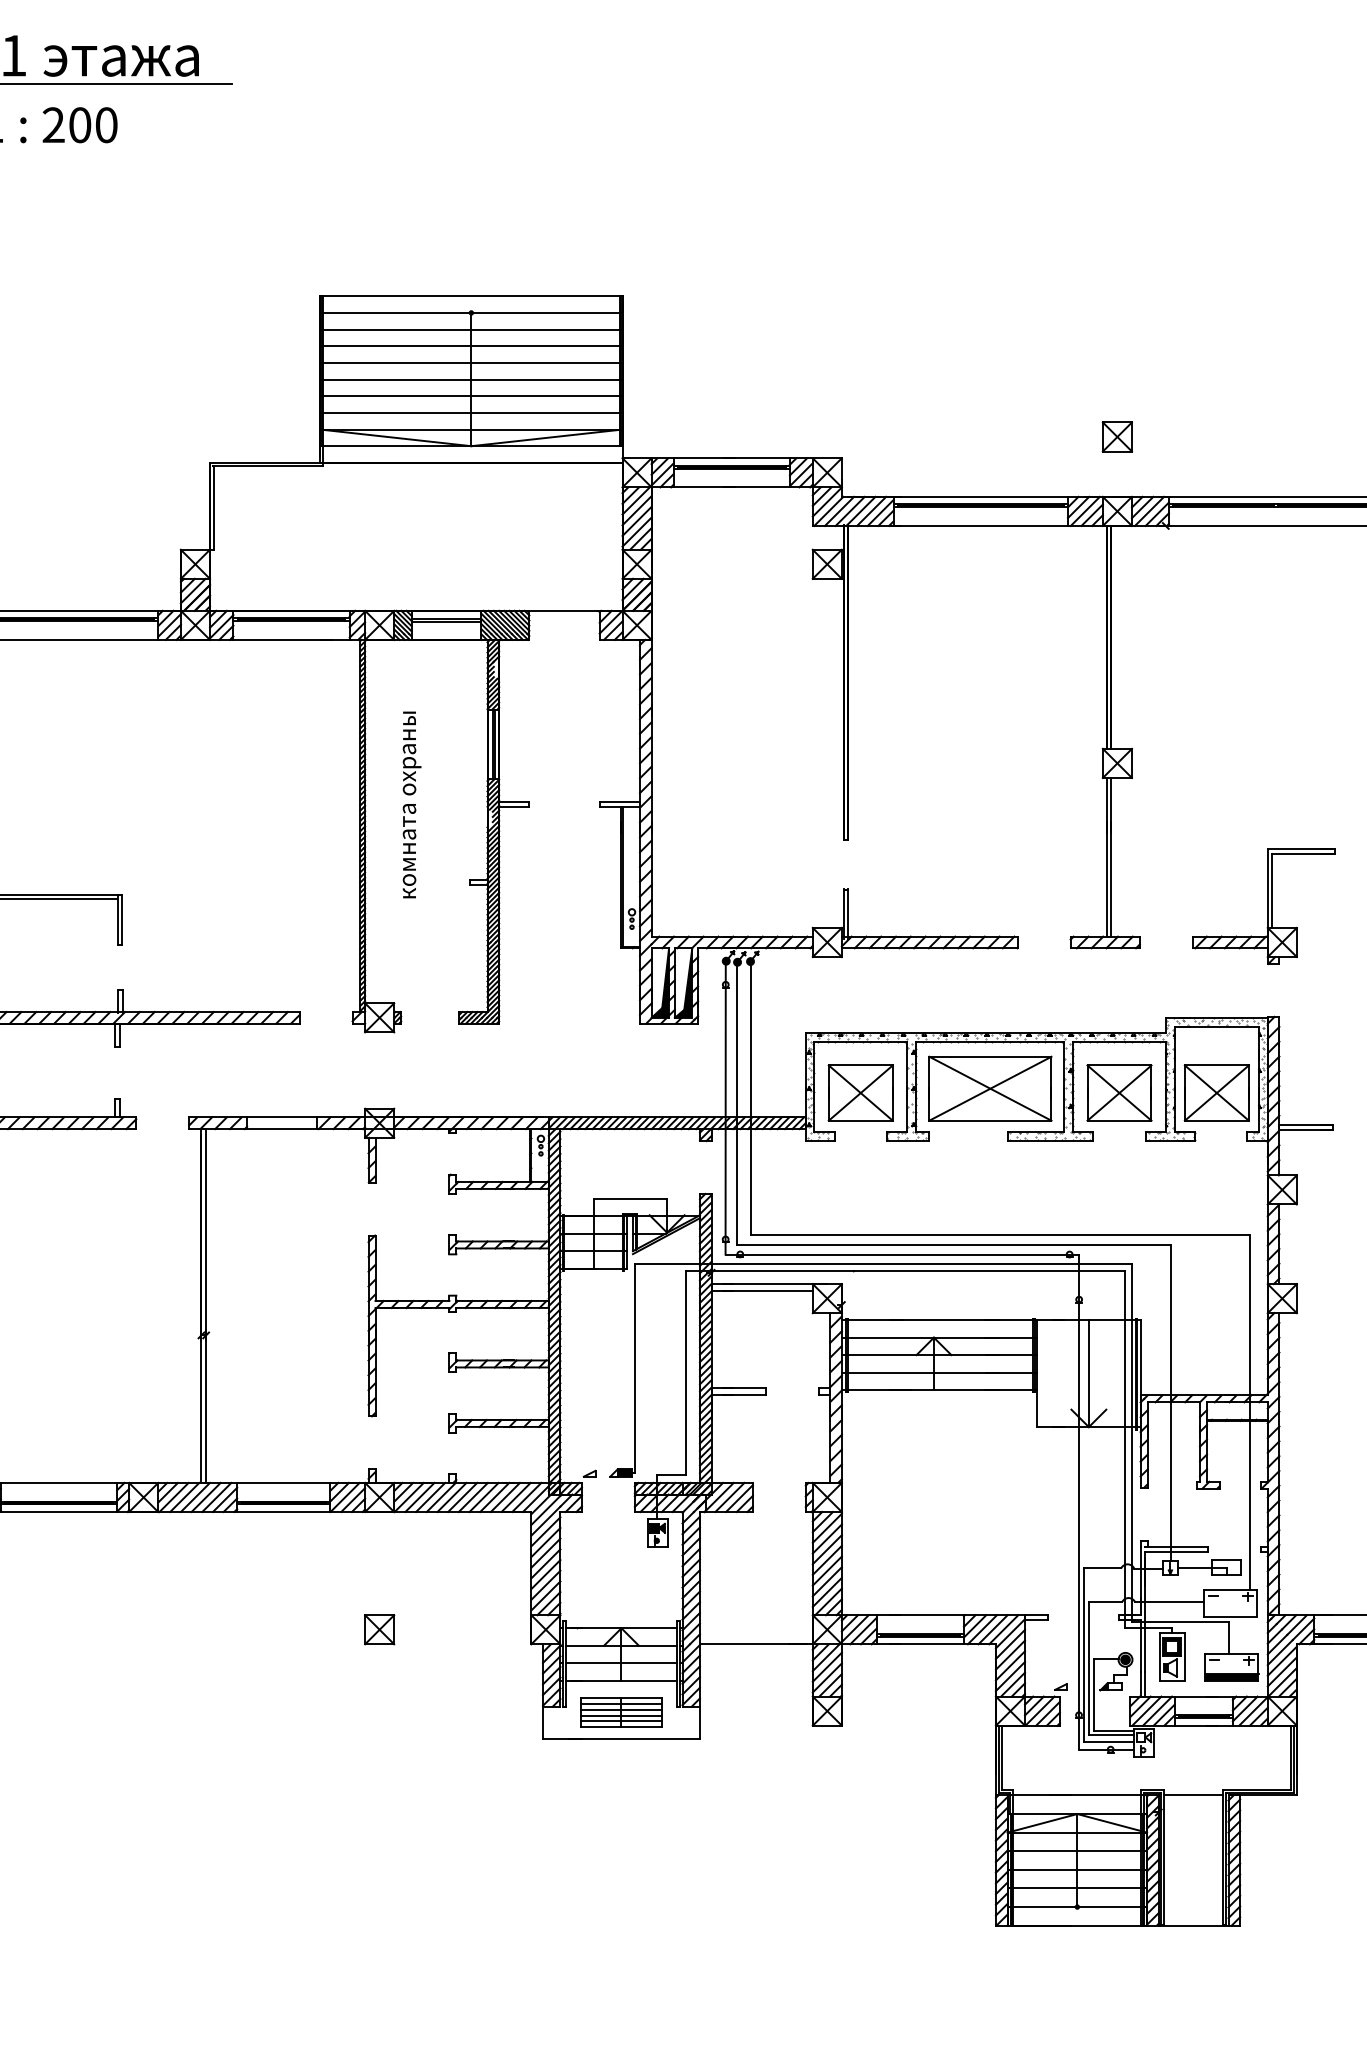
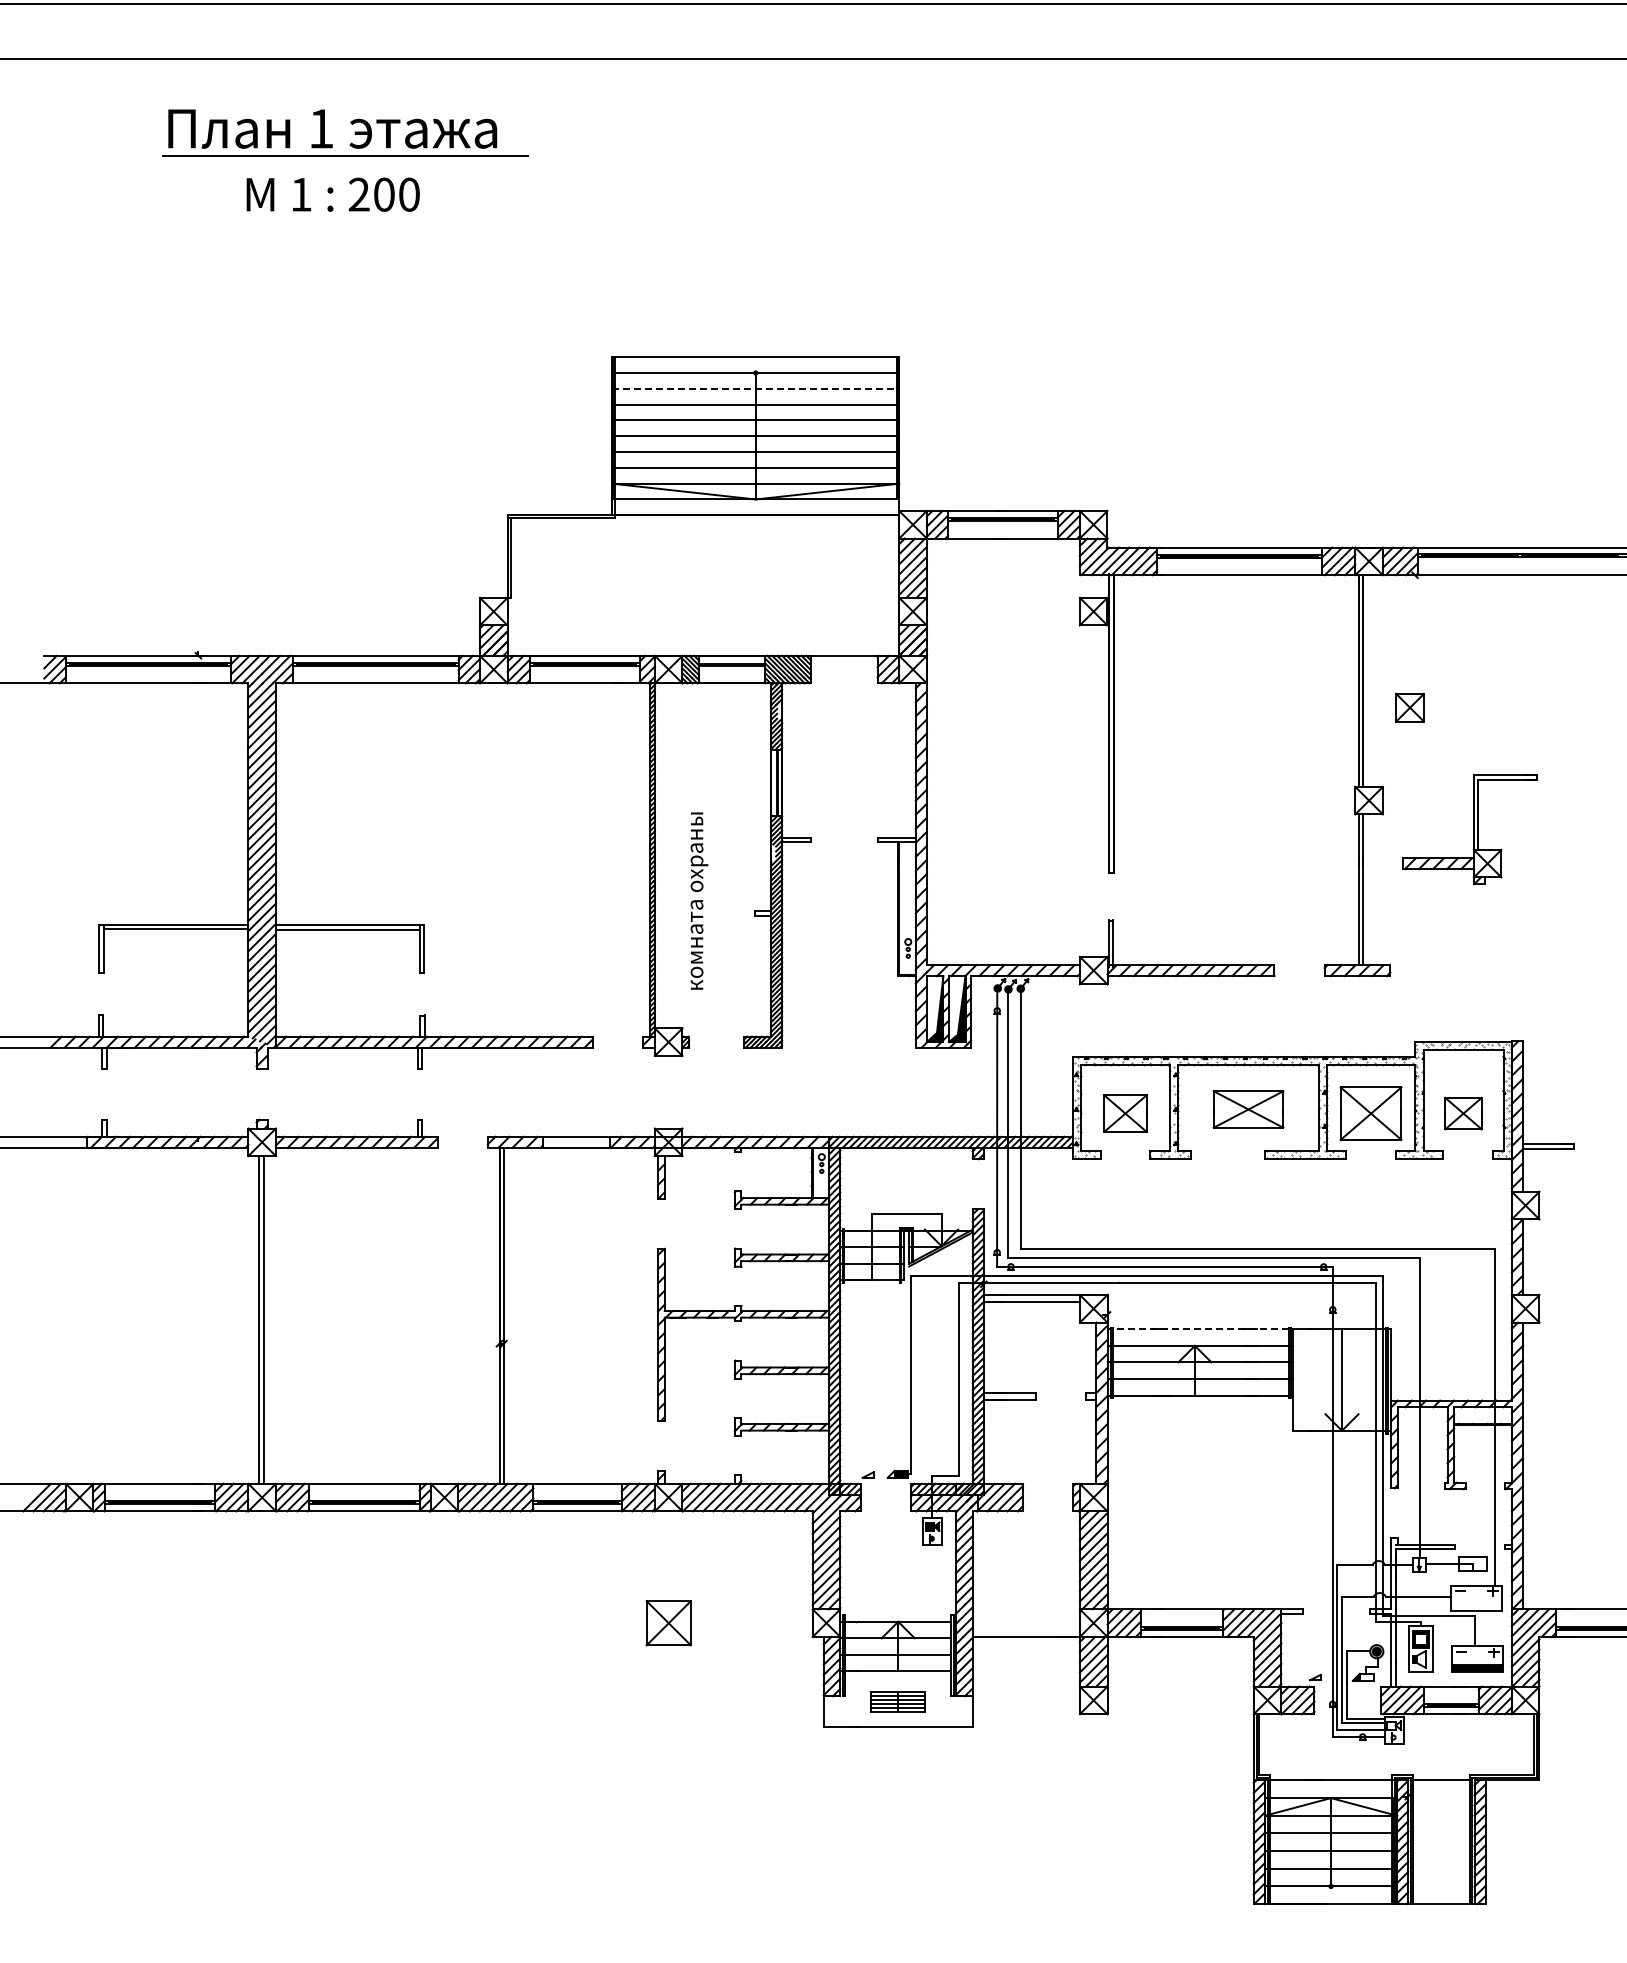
line: (471, 329) -> (755, 388), solid -> dashed
part: (1116, 436) -> (1409, 707), moved
text: (412, 804) -> (699, 900), moved
part: (1263, 906) -> (1469, 829), moved
part: (990, 1088) -> (1248, 1109), size x0.6
part: (860, 1092) -> (1125, 1113), size x0.7
part: (1216, 1092) -> (1463, 1113), size x0.6
line: (939, 1320) -> (1200, 1329), solid -> dashed
part: (379, 1629) -> (668, 1622), size x1.6
part: (621, 1712) -> (898, 1701), size x0.7

